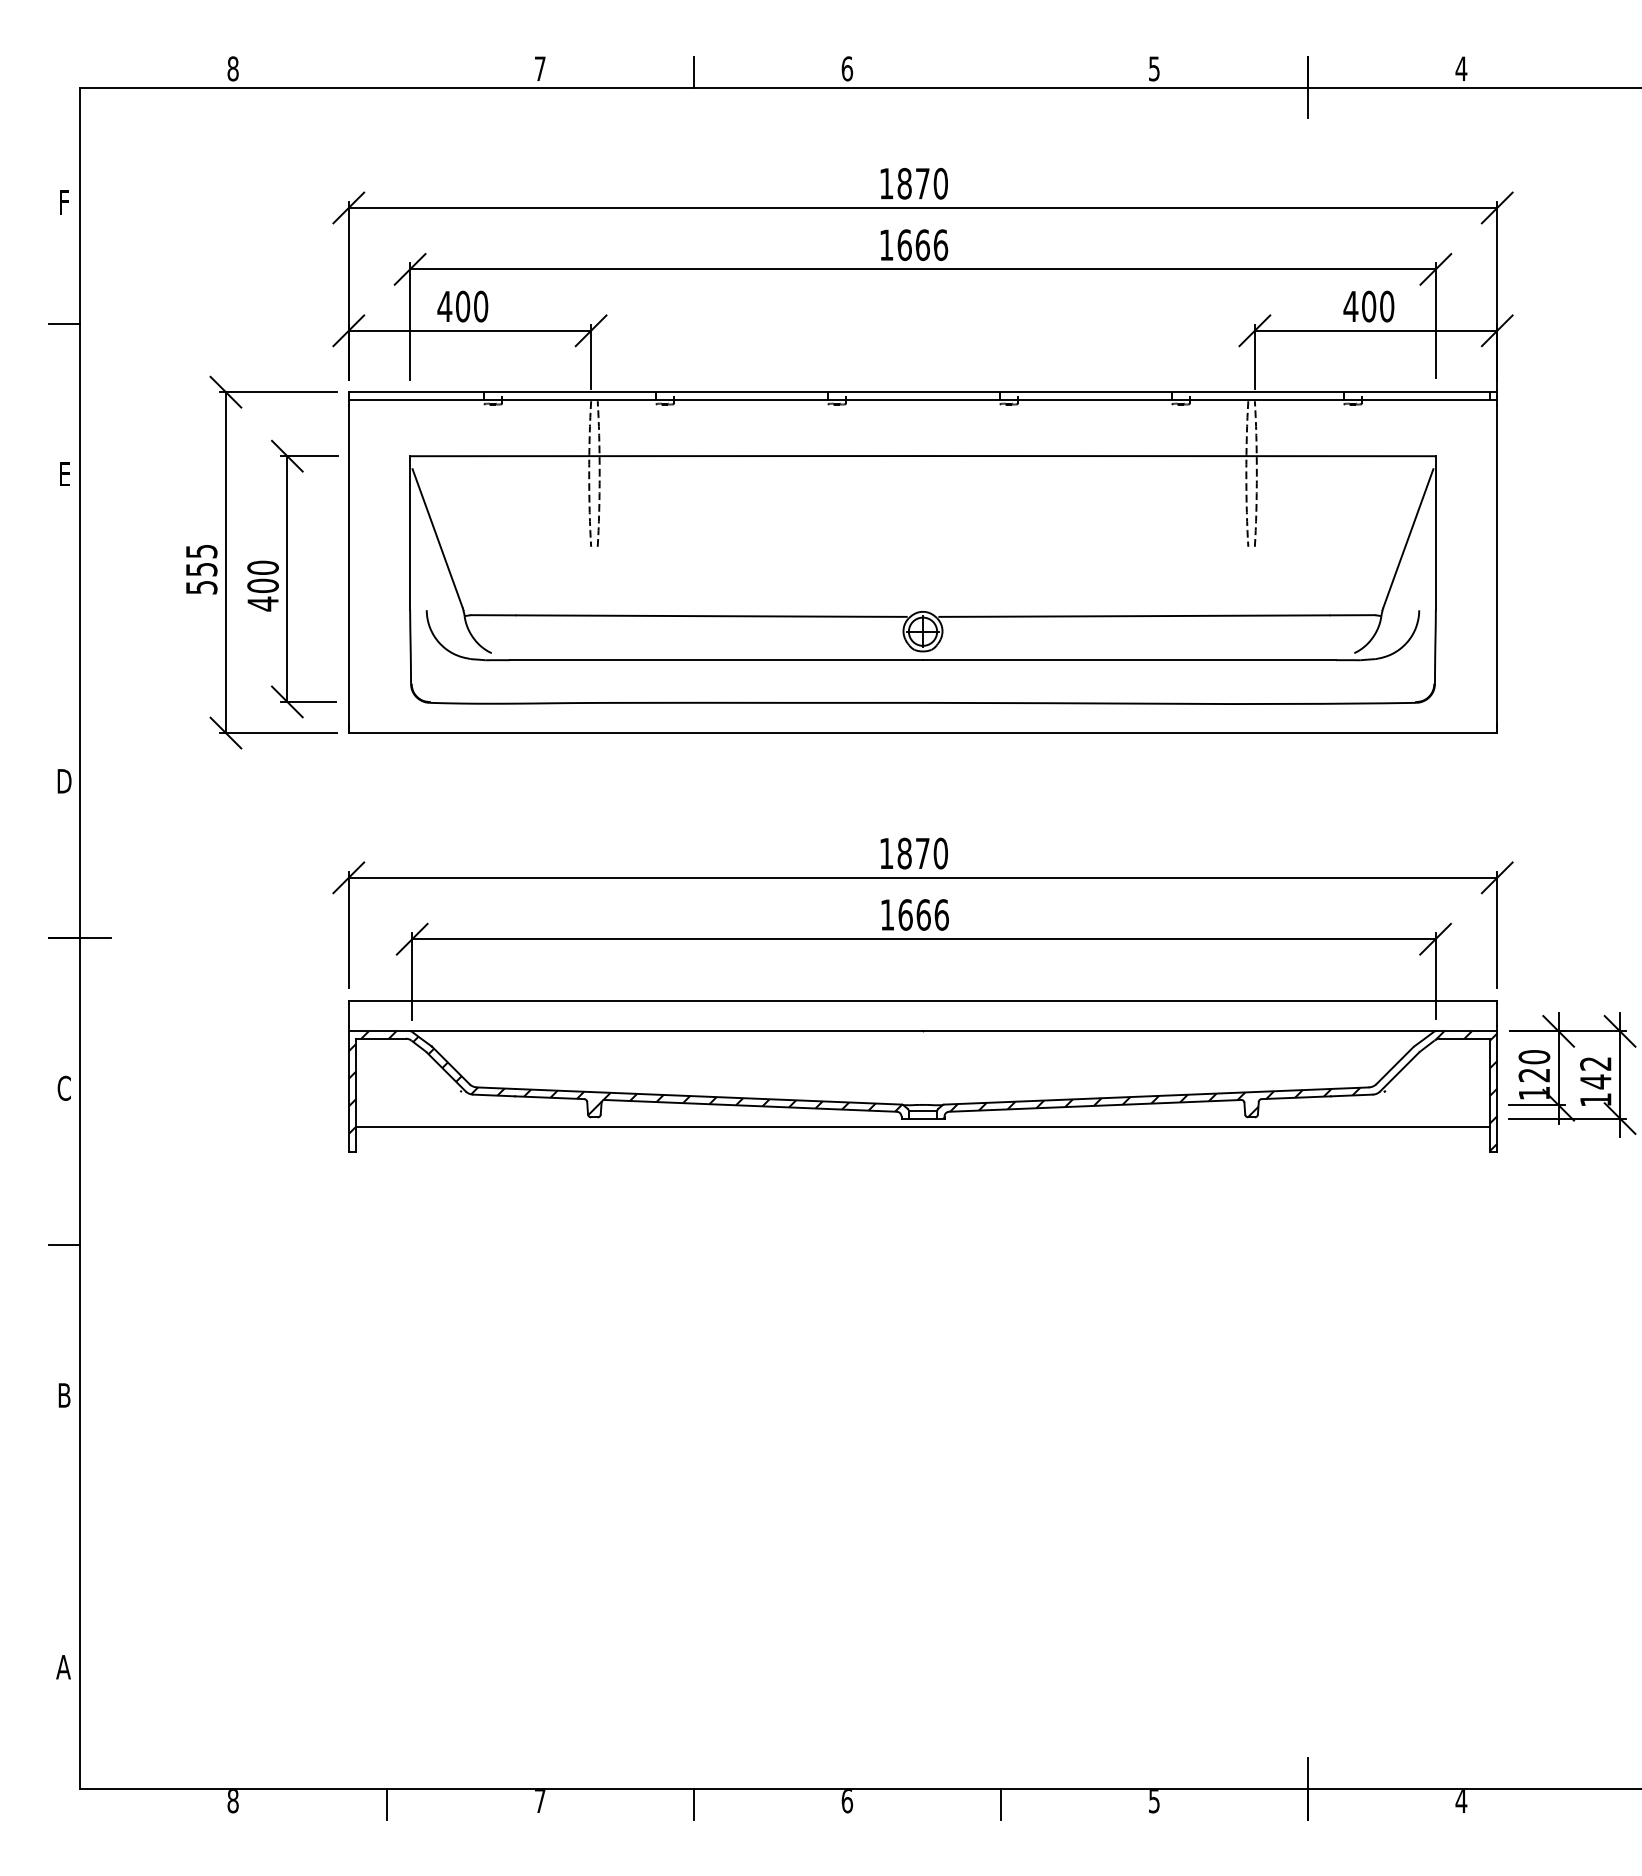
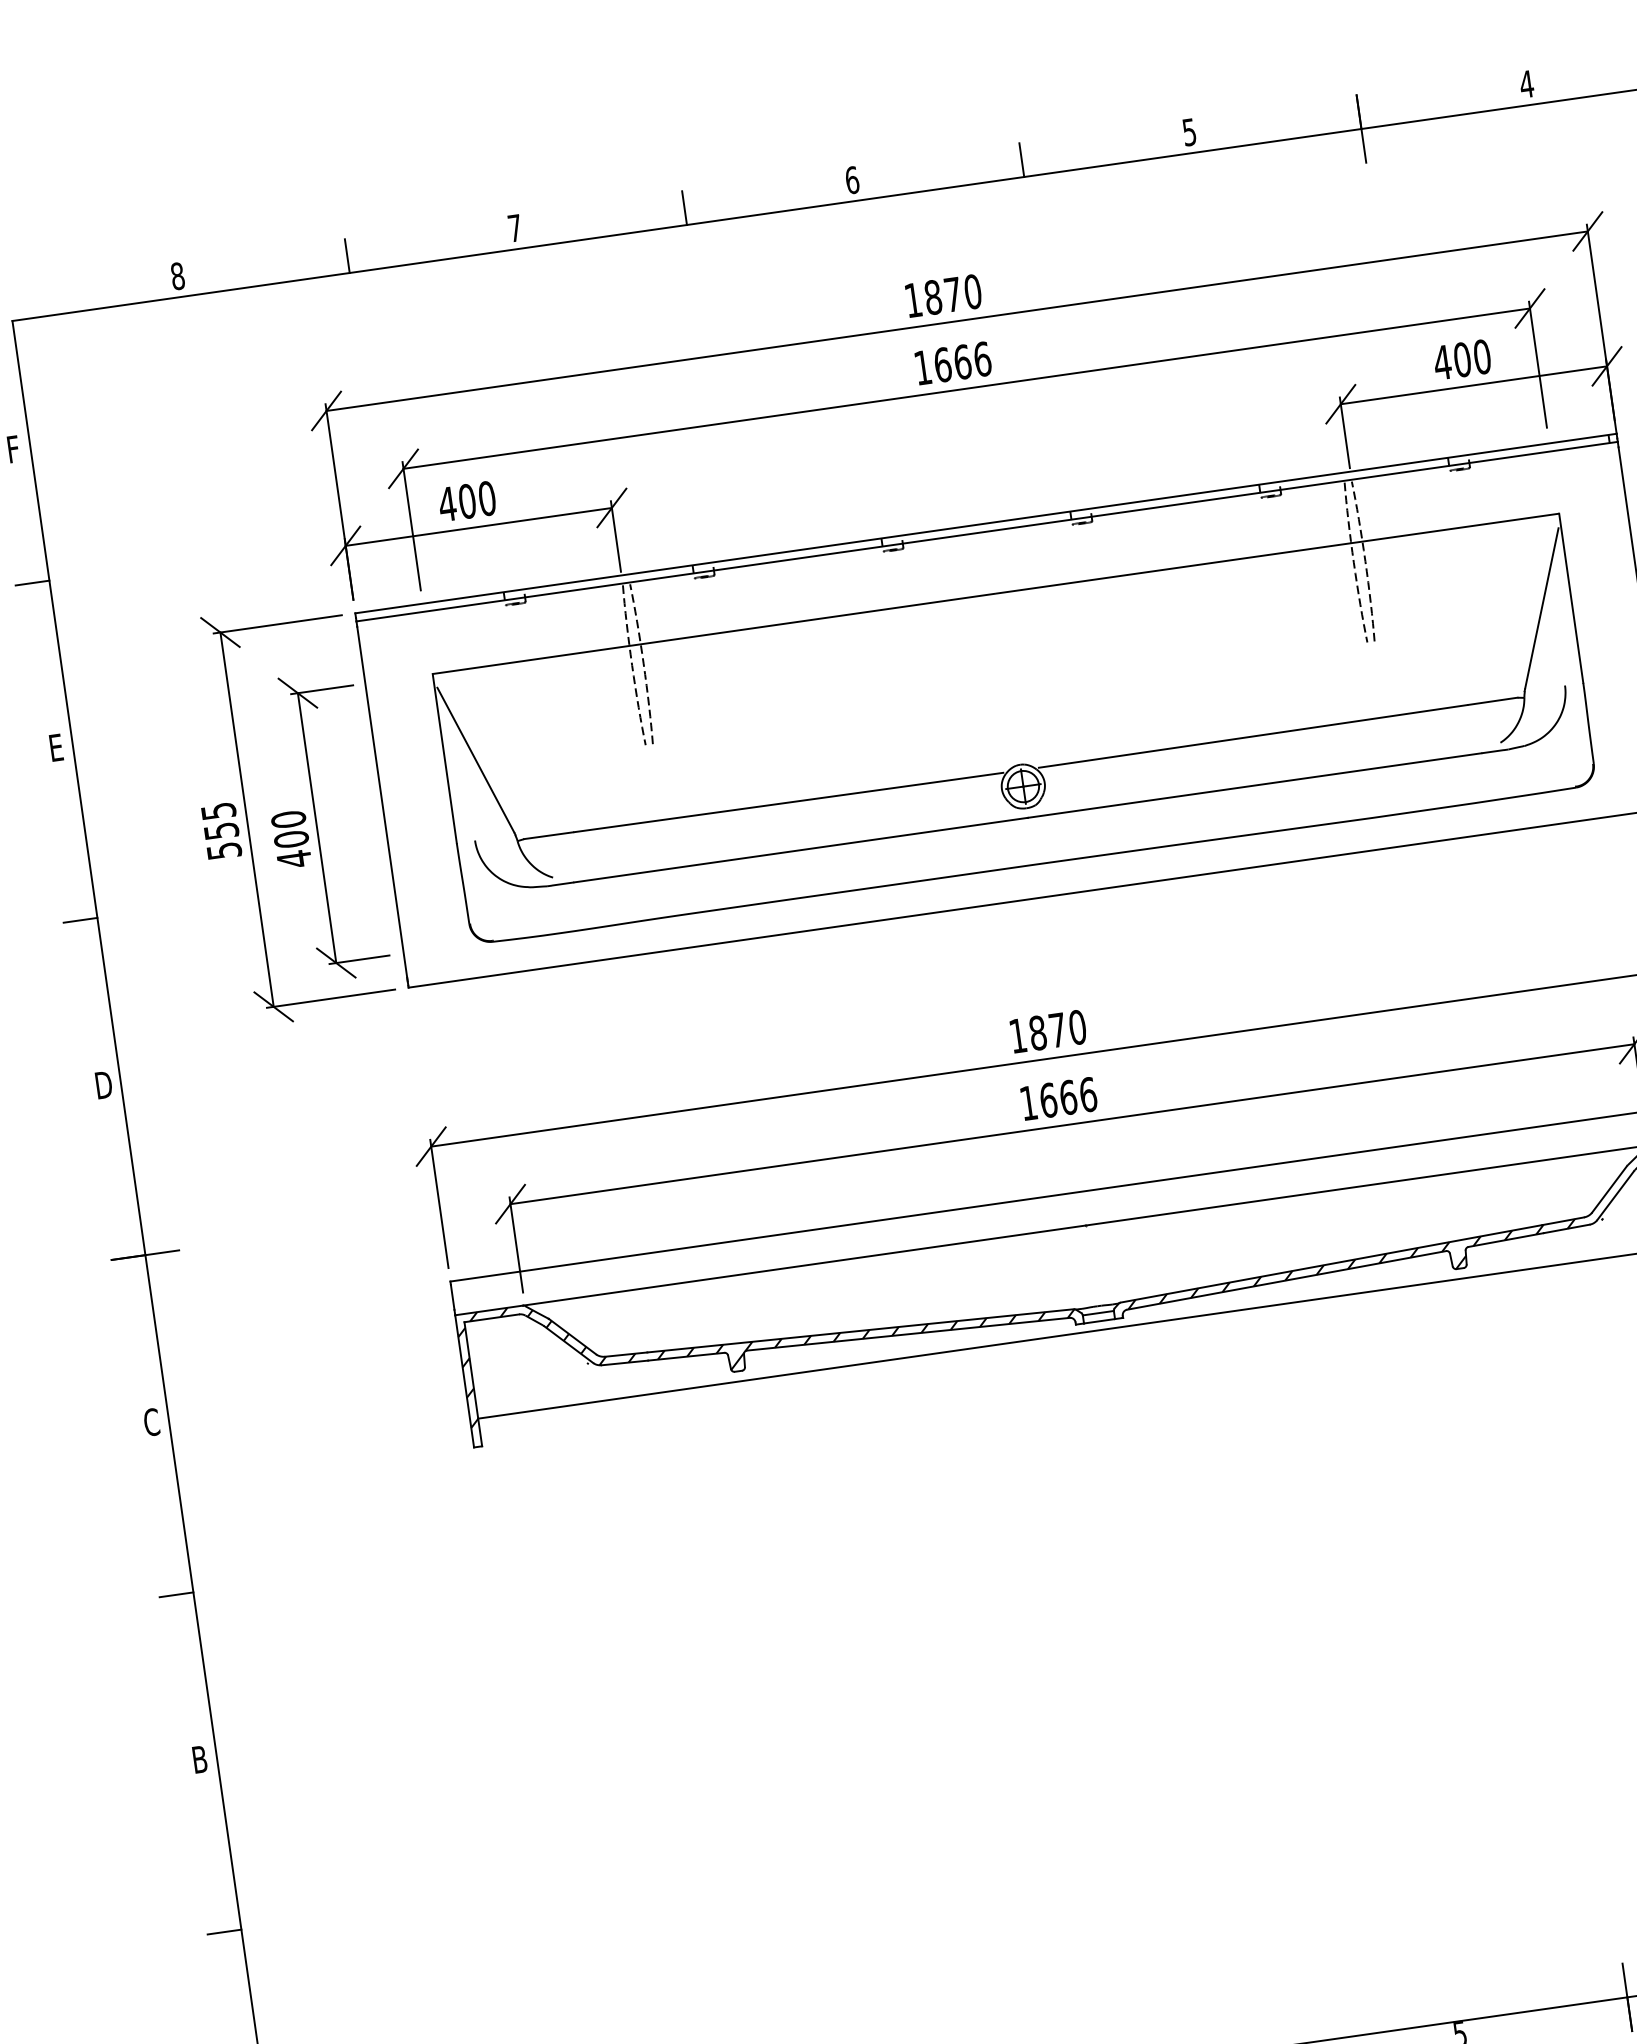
line: (386, 72) -> (346, 256), added
line: (1001, 72) -> (1022, 160), added
line: (64, 631) -> (80, 920), added
line: (64, 1552) -> (224, 1932), added

